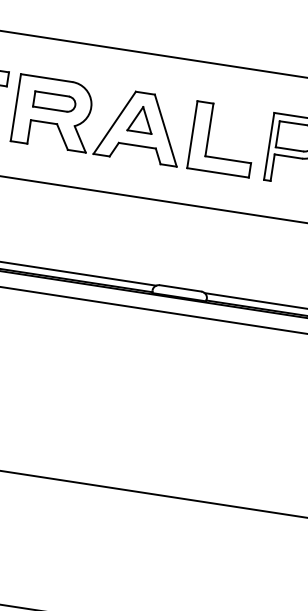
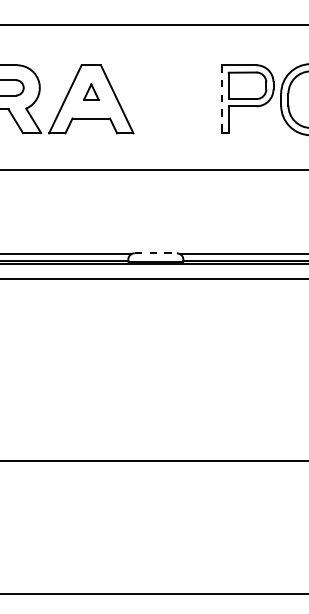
part: (141, 119) -> (91, 91), size x0.6
part: (208, 136) -> (160, 98), removed
line: (268, 146) -> (221, 99), solid -> dashed
line: (181, 288) -> (156, 253), solid -> dashed

